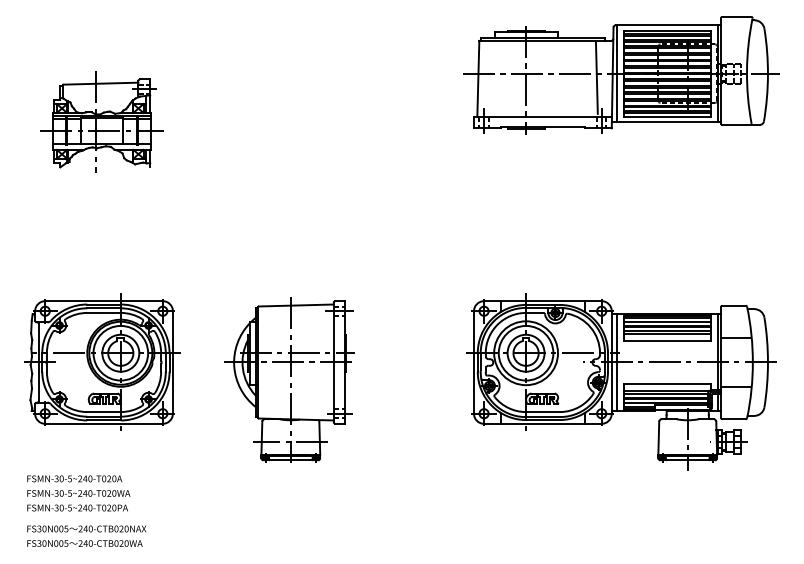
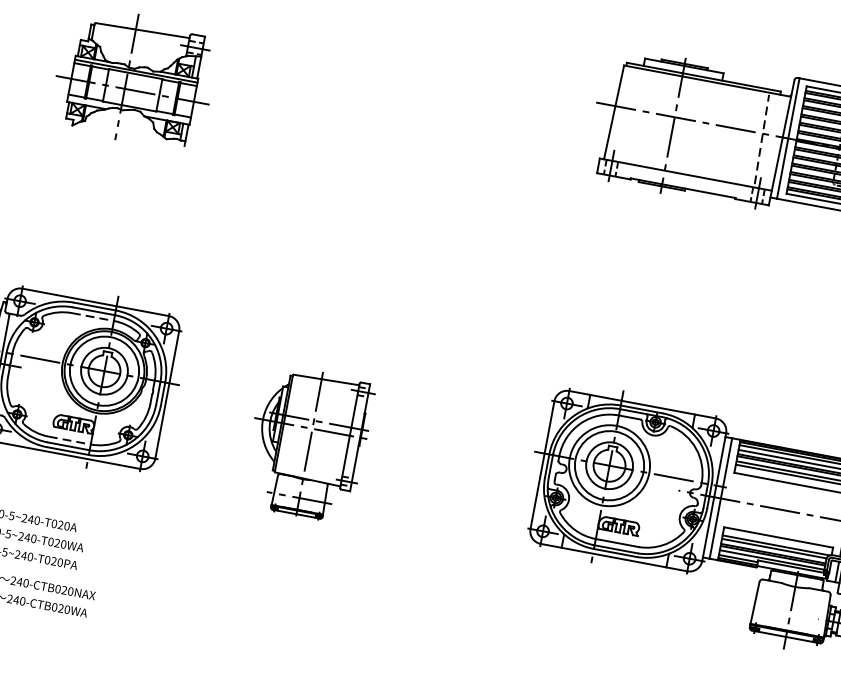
line: (596, 78) -> (761, 139), solid -> dashed
line: (104, 312) -> (93, 316), solid -> dashed
part: (289, 379) -> (308, 443), size x0.7
line: (104, 412) -> (70, 441), solid -> dashed

